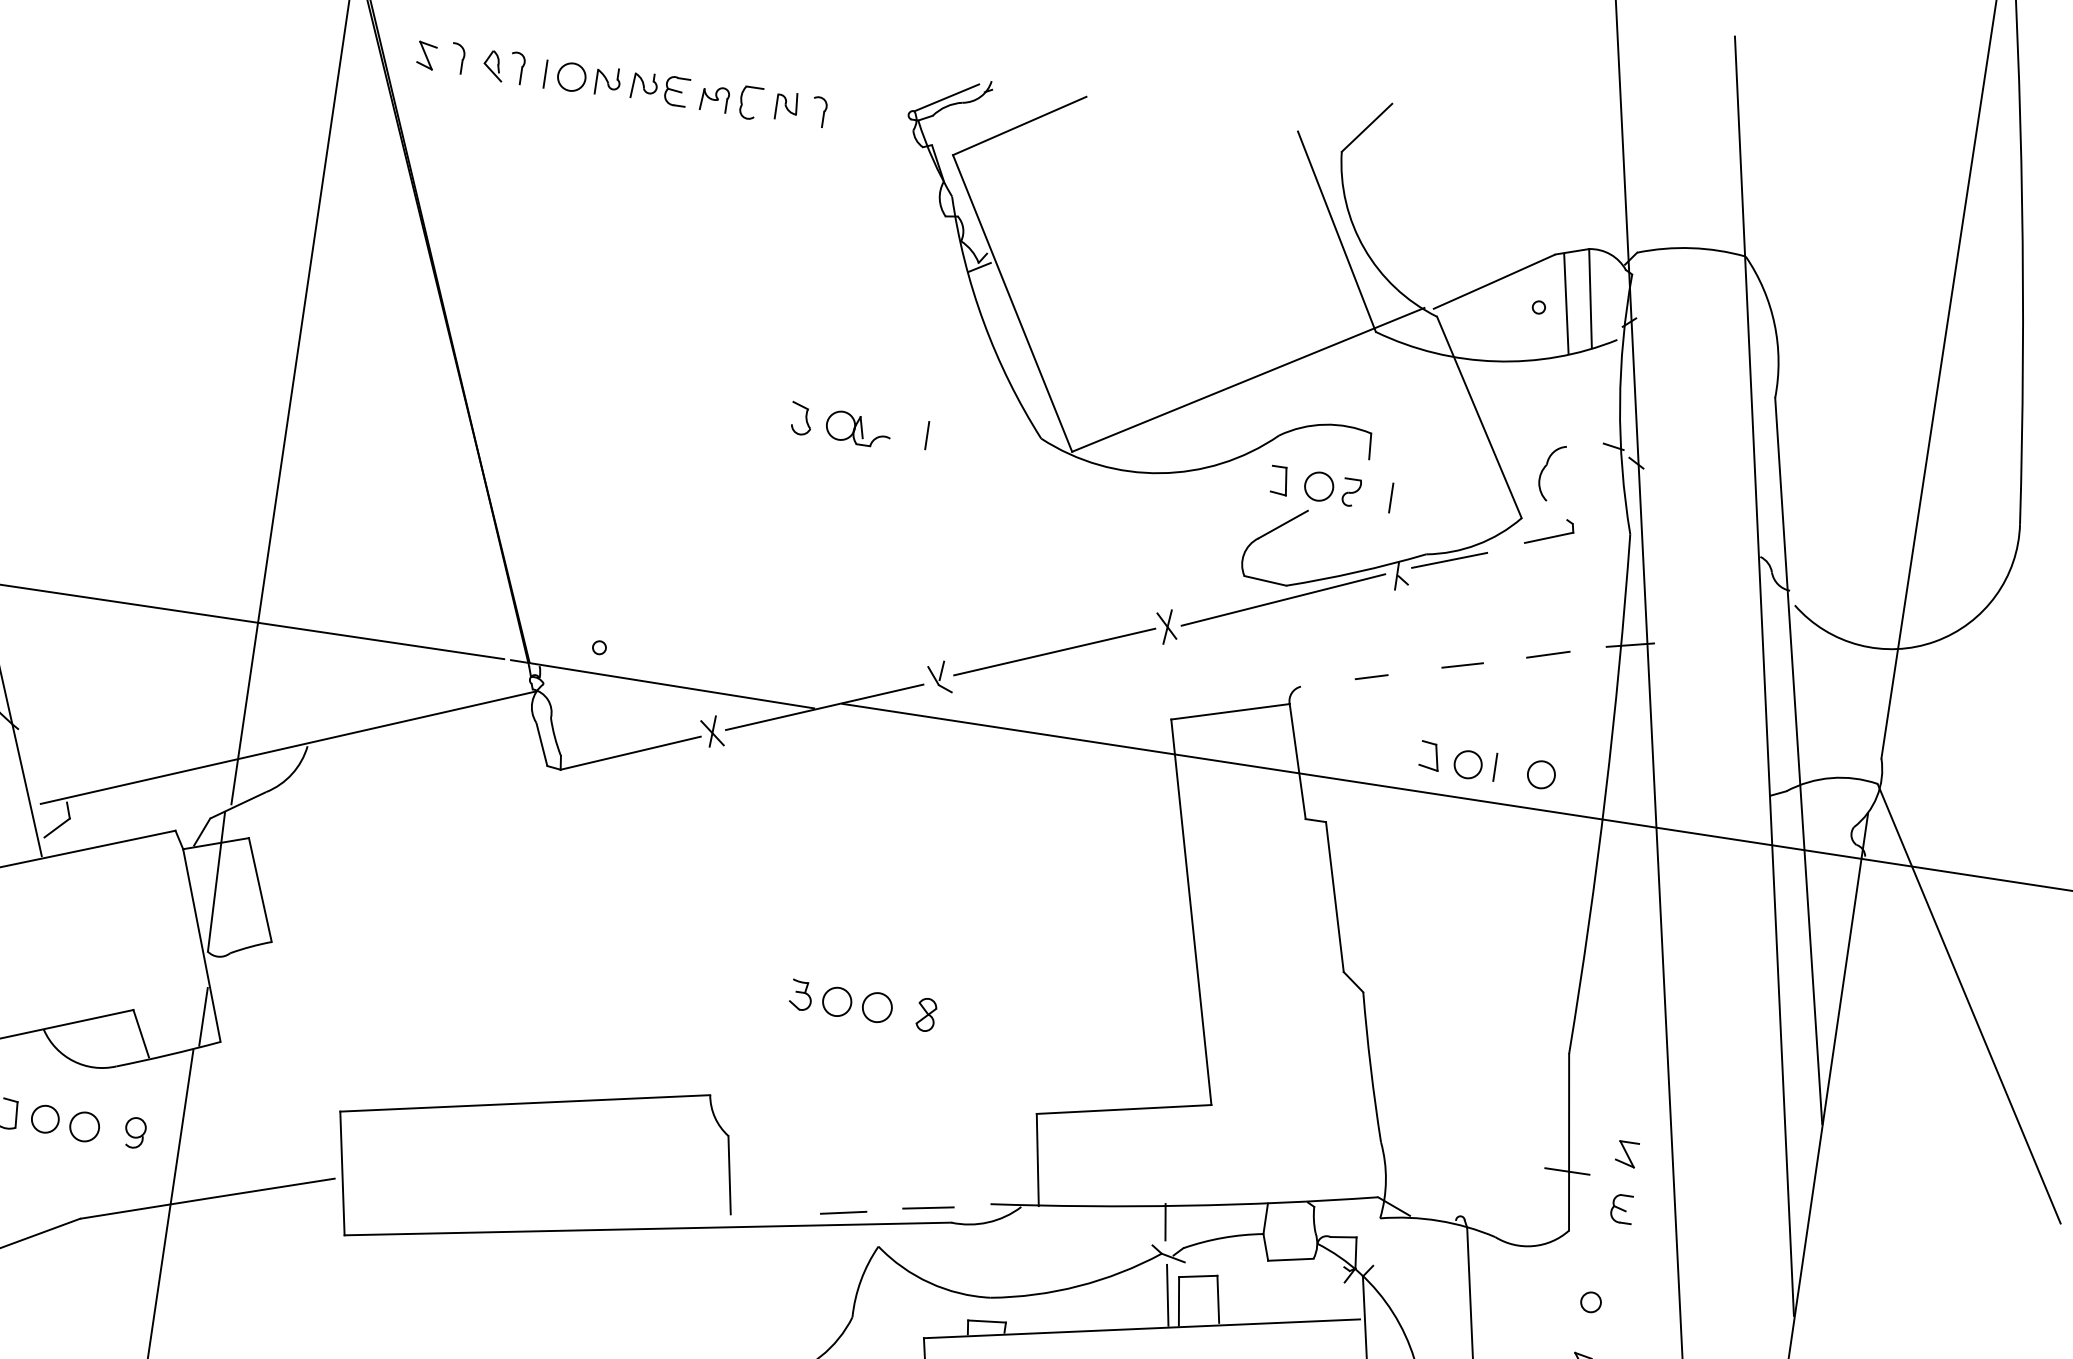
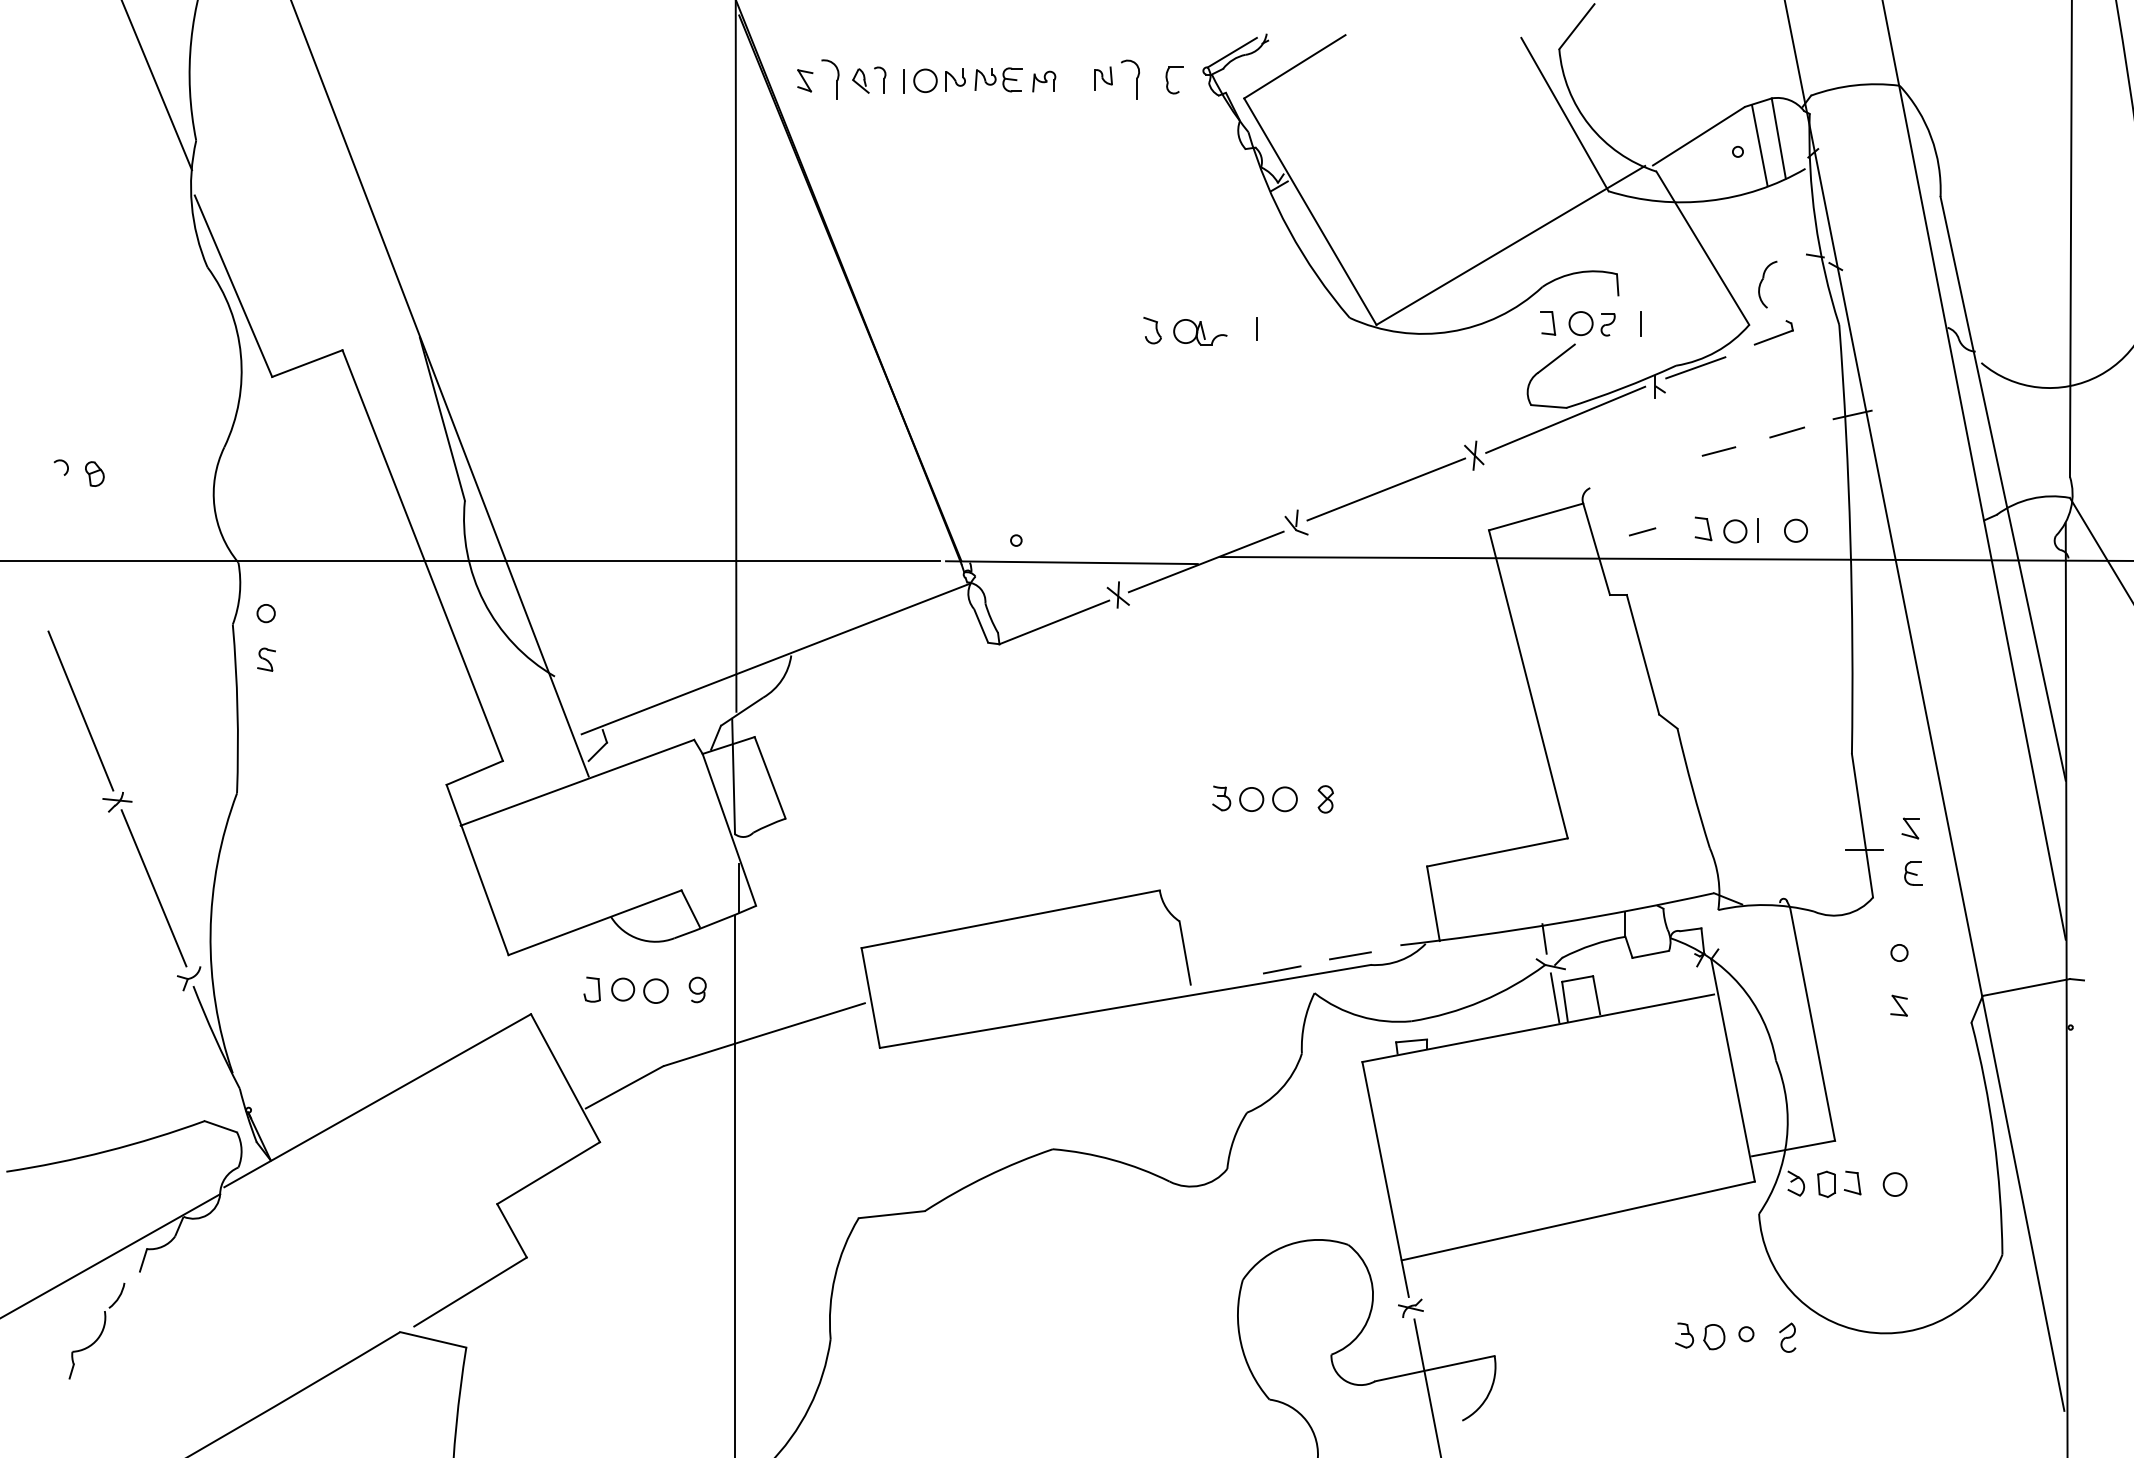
part: (457, 57) -> (830, 78), size x1.6
part: (742, 103) -> (1168, 81), moved
part: (819, 110) -> (1130, 78), size x1.6
line: (1371, 676) -> (1642, 531), moved

